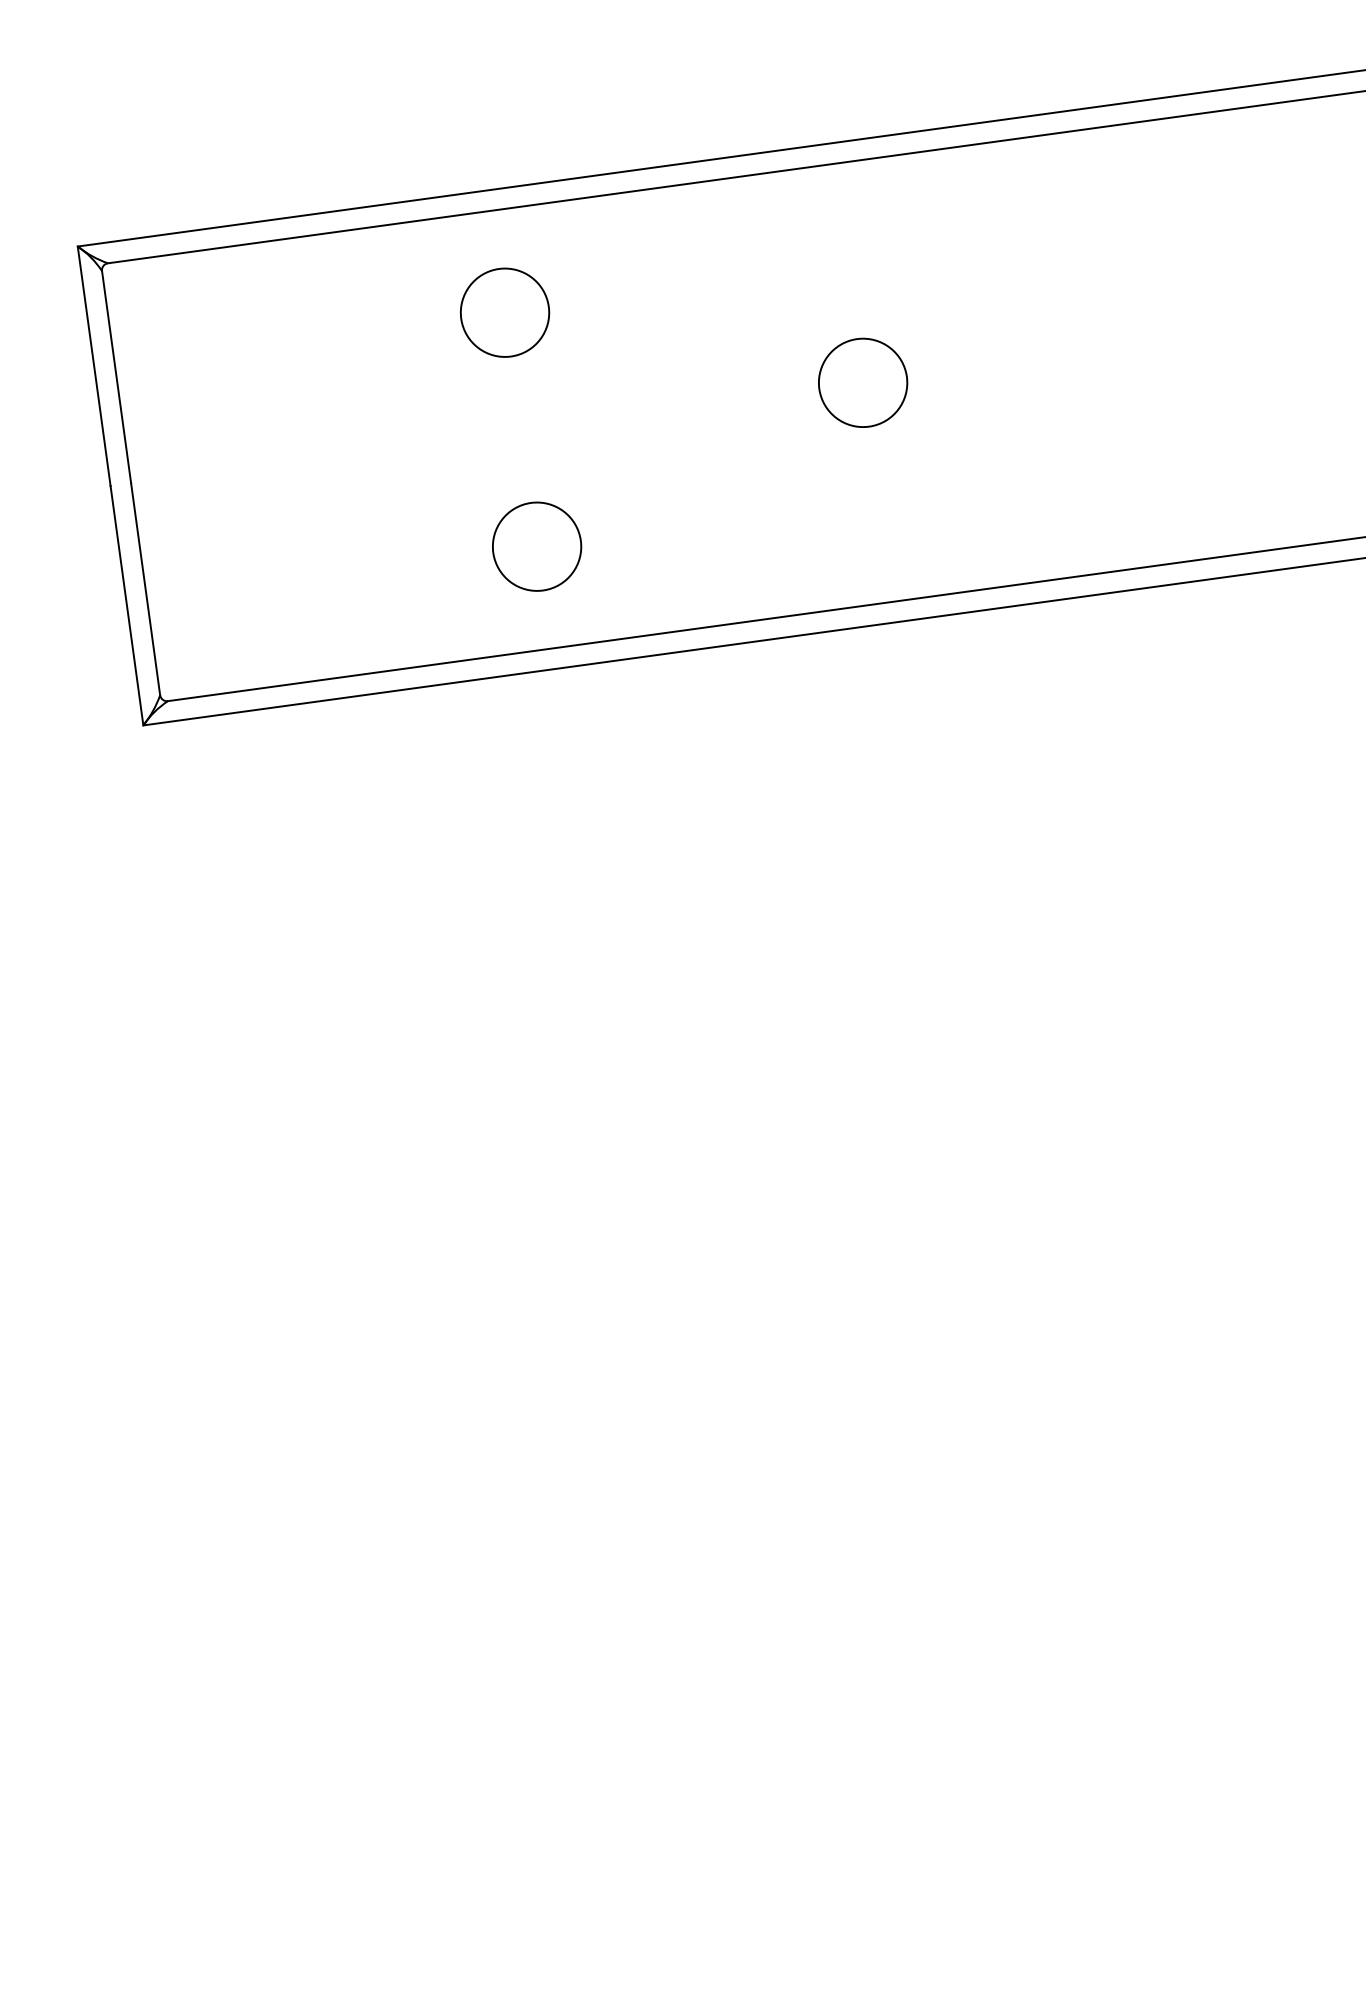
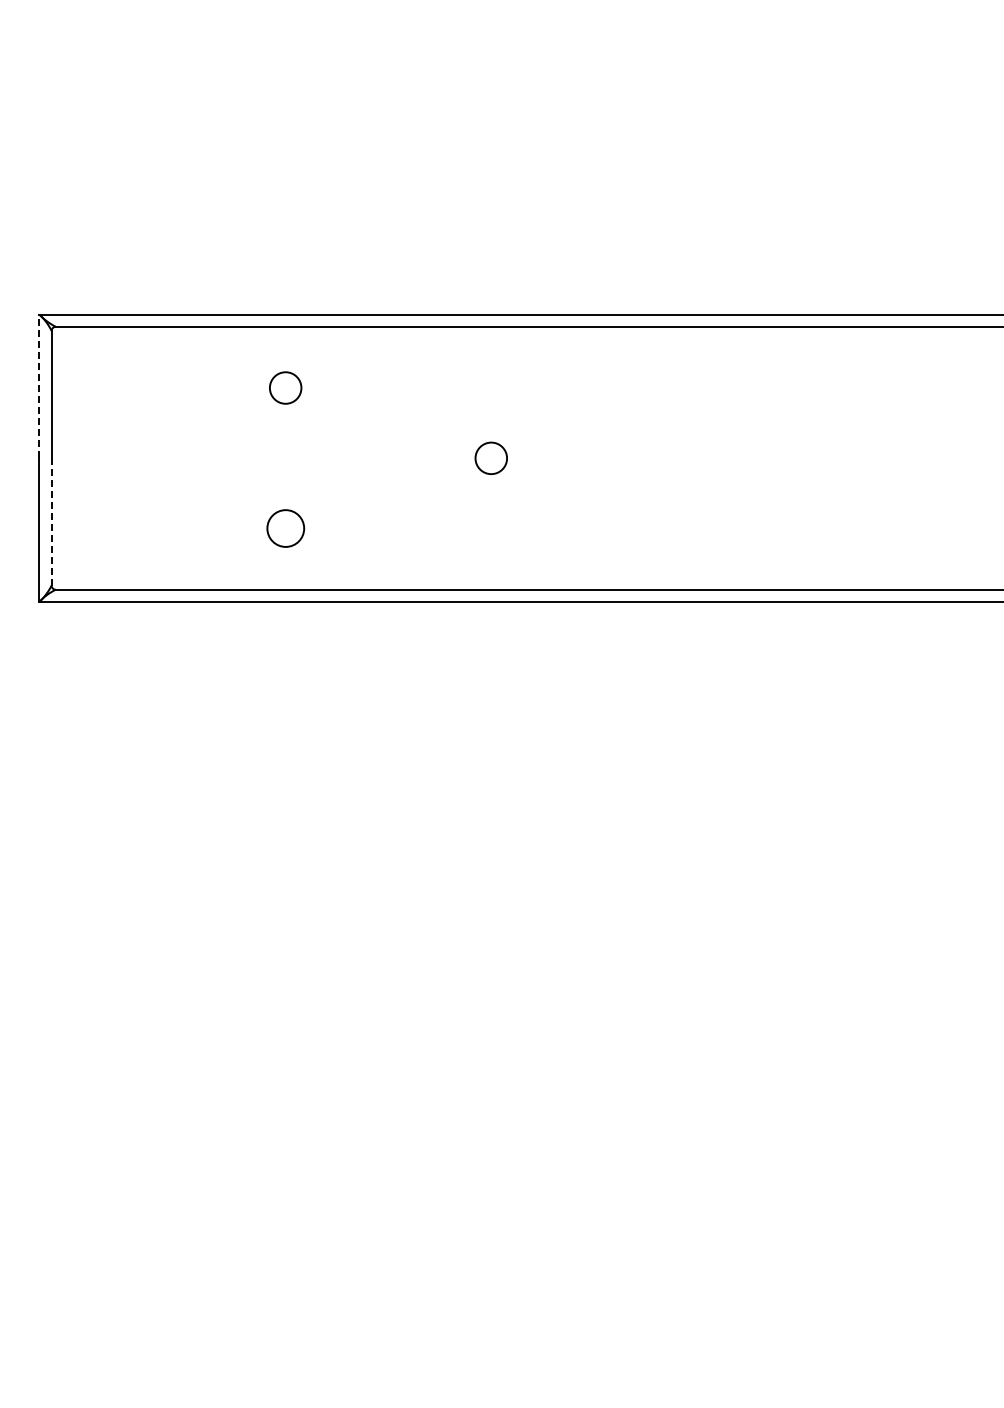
circle: (504, 311) -> (285, 387), size x0.6
line: (94, 366) -> (39, 386), solid -> dashed
circle: (863, 383) -> (491, 458), size x0.6
circle: (536, 546) -> (285, 528), size x0.7
line: (145, 588) -> (51, 521), solid -> dashed

